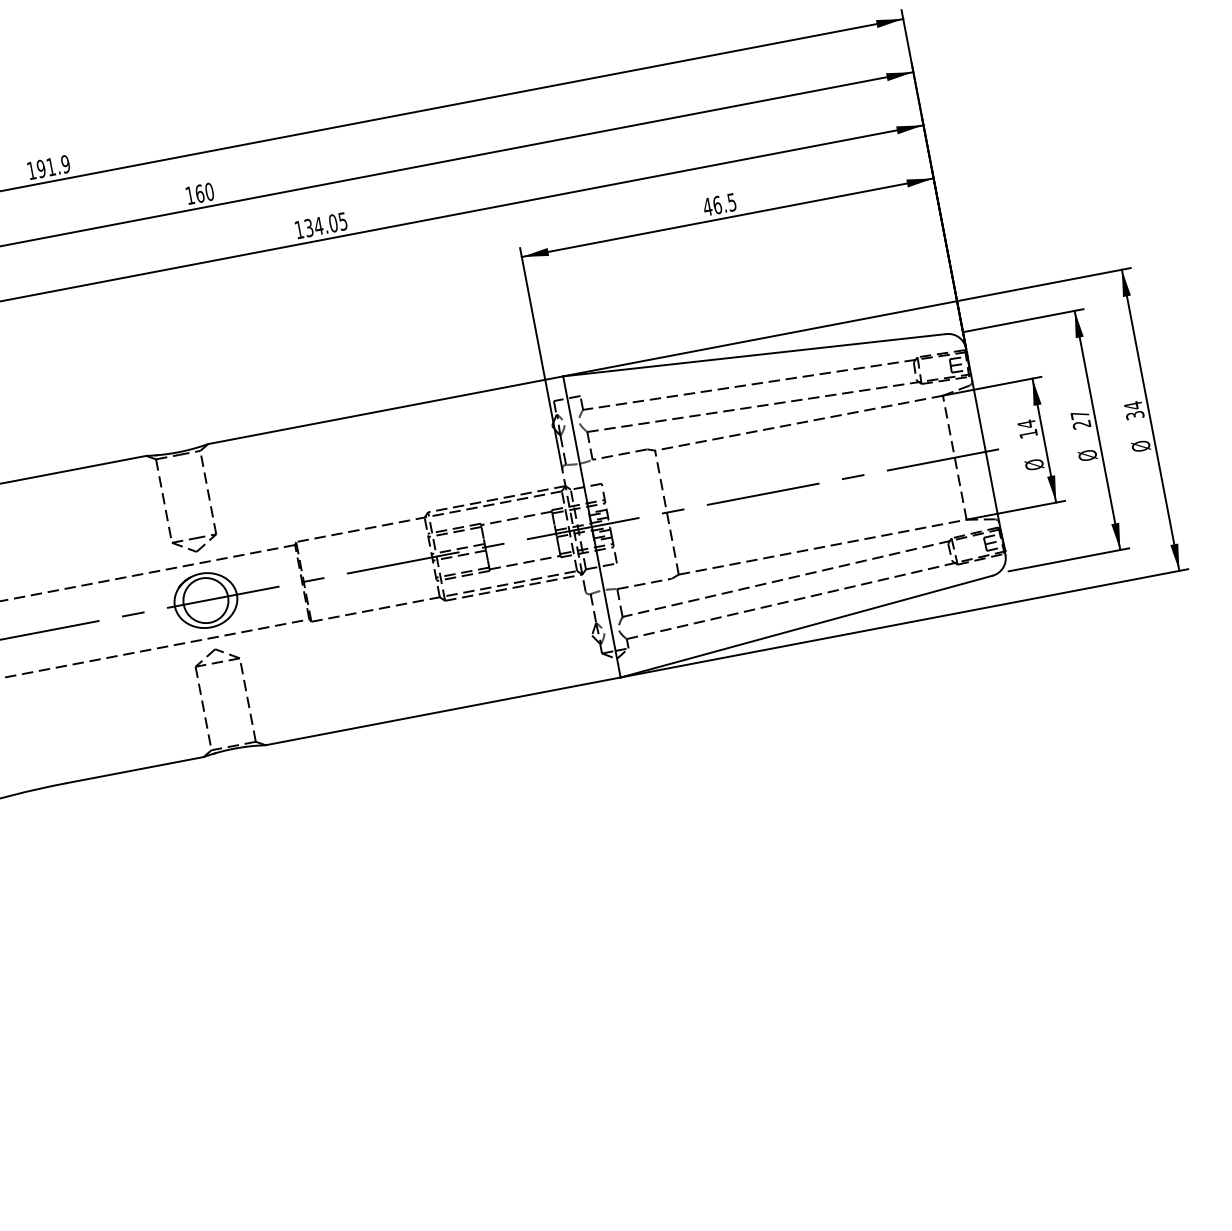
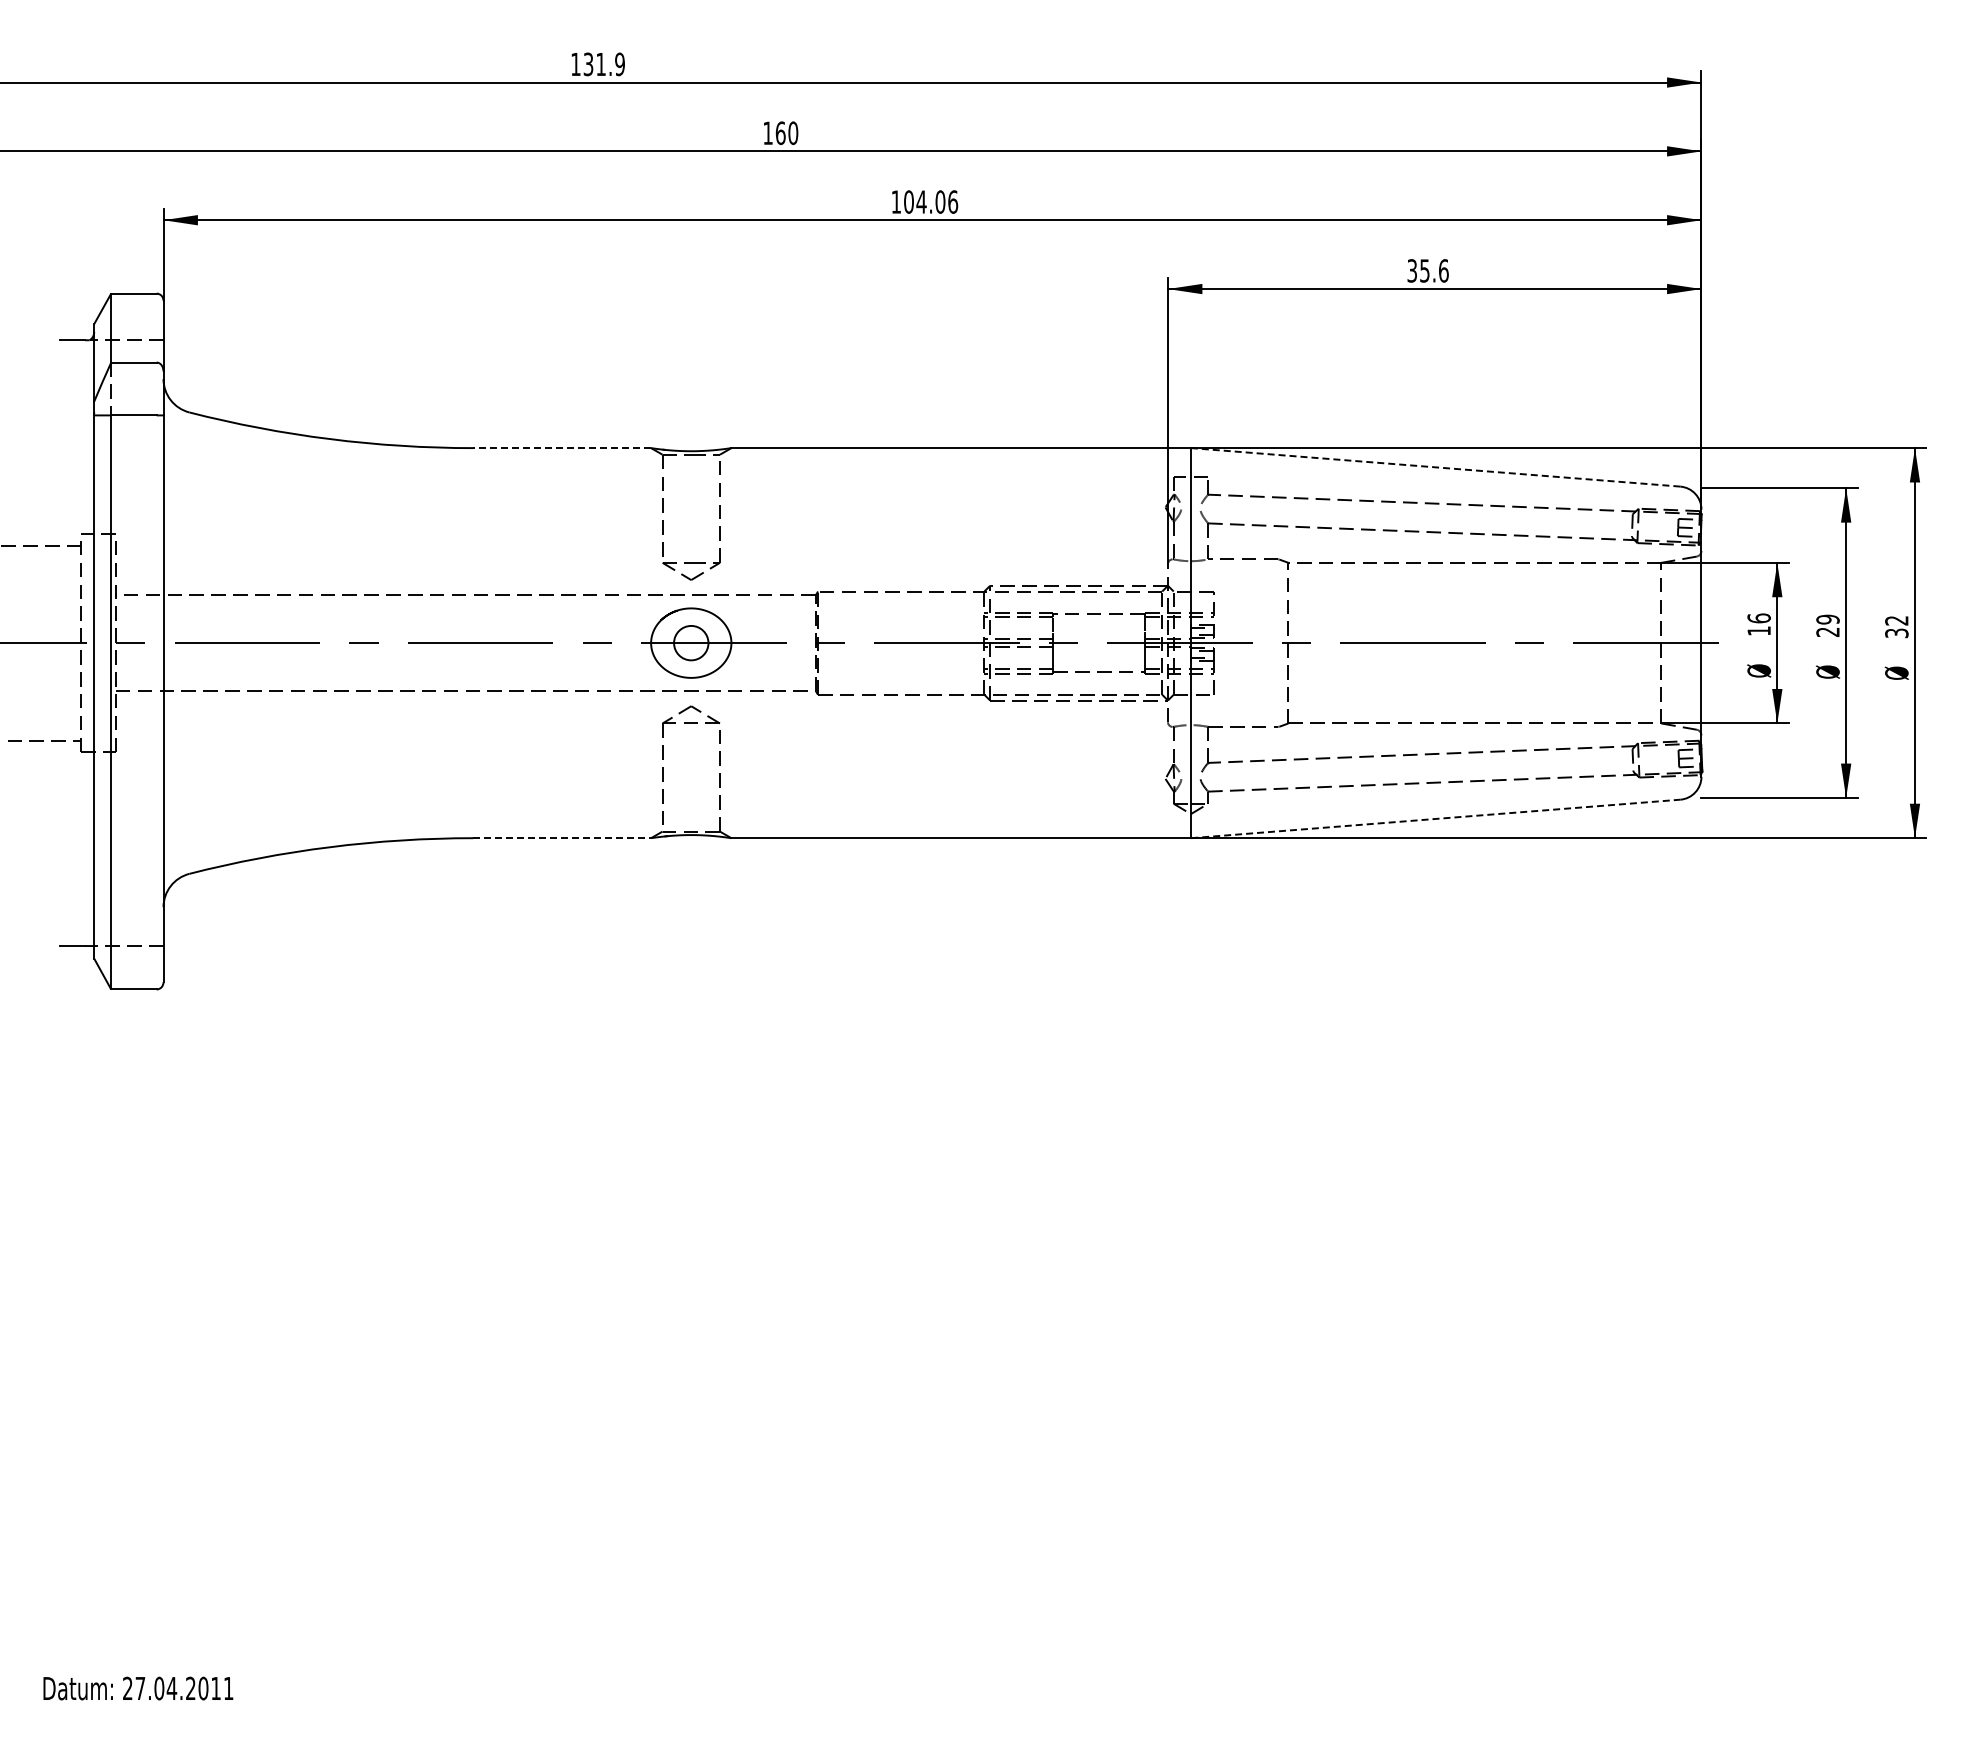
text: (41, 168) -> (588, 63), 191.9 -> 131.9
text: (719, 204) -> (1427, 270), 46.5 -> 35.6
text: (326, 224) -> (931, 201), 134.05 -> 104.06
line: (754, 355) -> (1435, 467), solid -> dashed
text: (1133, 405) -> (1896, 620), 34 -> 32
text: (1079, 414) -> (1827, 619), 27 -> 29
text: (1026, 424) -> (1758, 618), 14 -> 16
line: (77, 469) -> (562, 448), solid -> dashed
circle: (205, 600) -> (690, 642), size x0.6
line: (807, 626) -> (1436, 818), solid -> dashed
line: (135, 770) -> (562, 838), solid -> dashed

